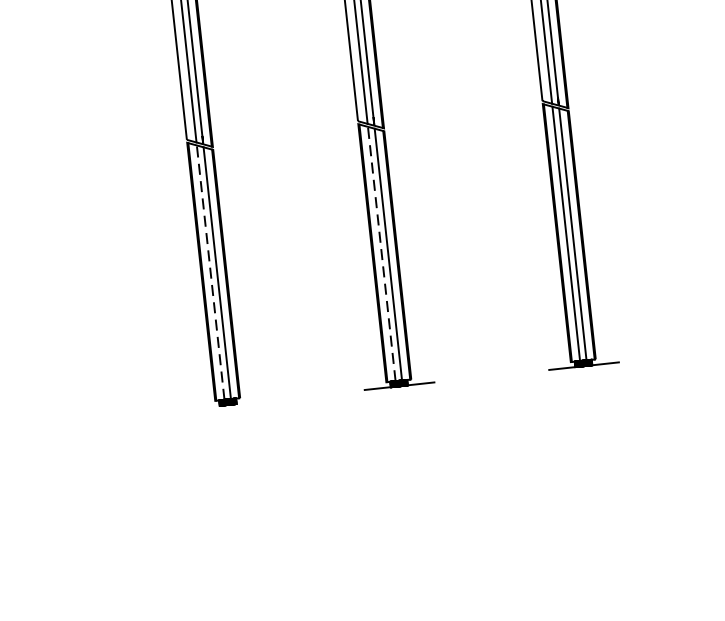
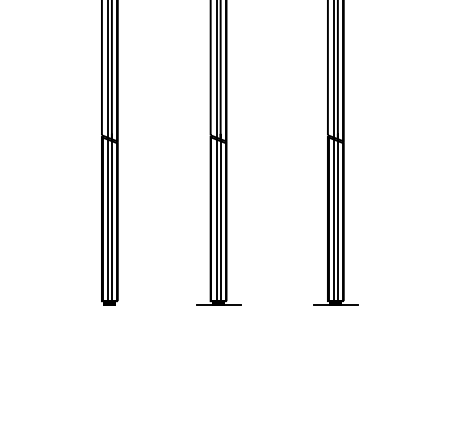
line: (381, 254) -> (216, 220), dashed -> solid
line: (210, 272) -> (107, 220), dashed -> solid

